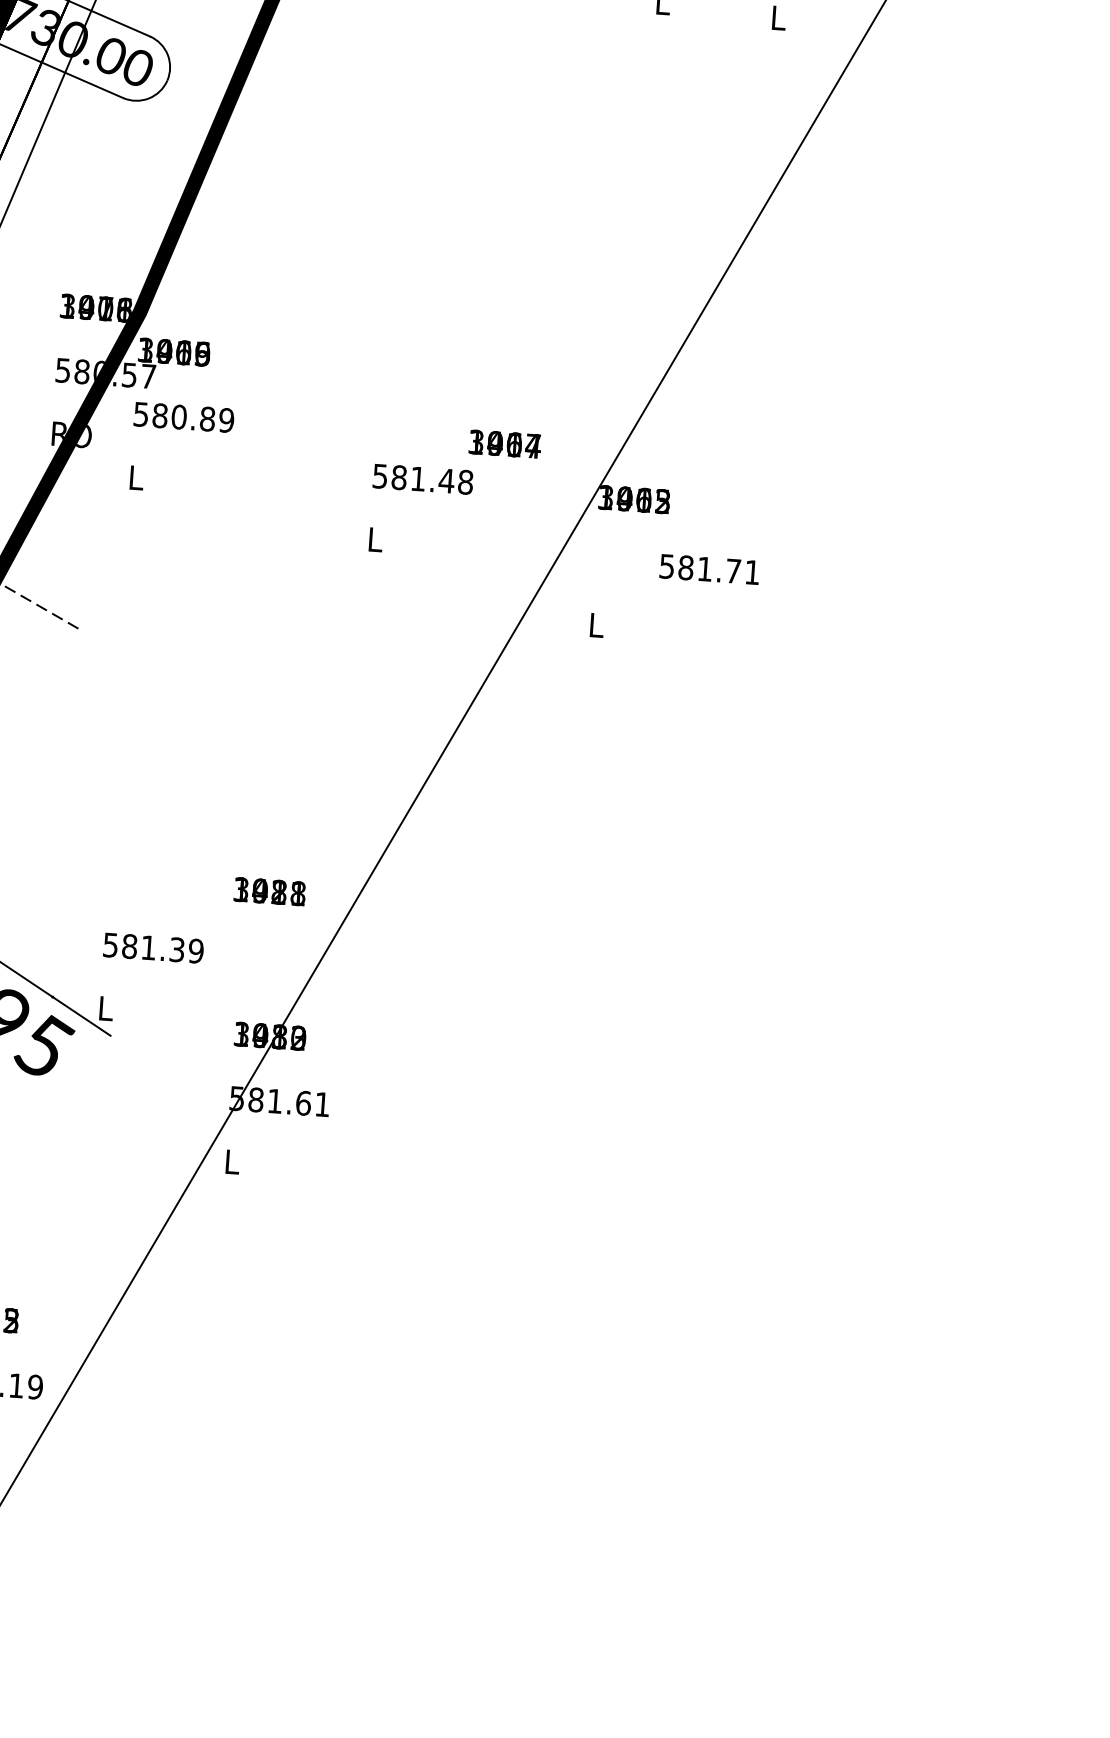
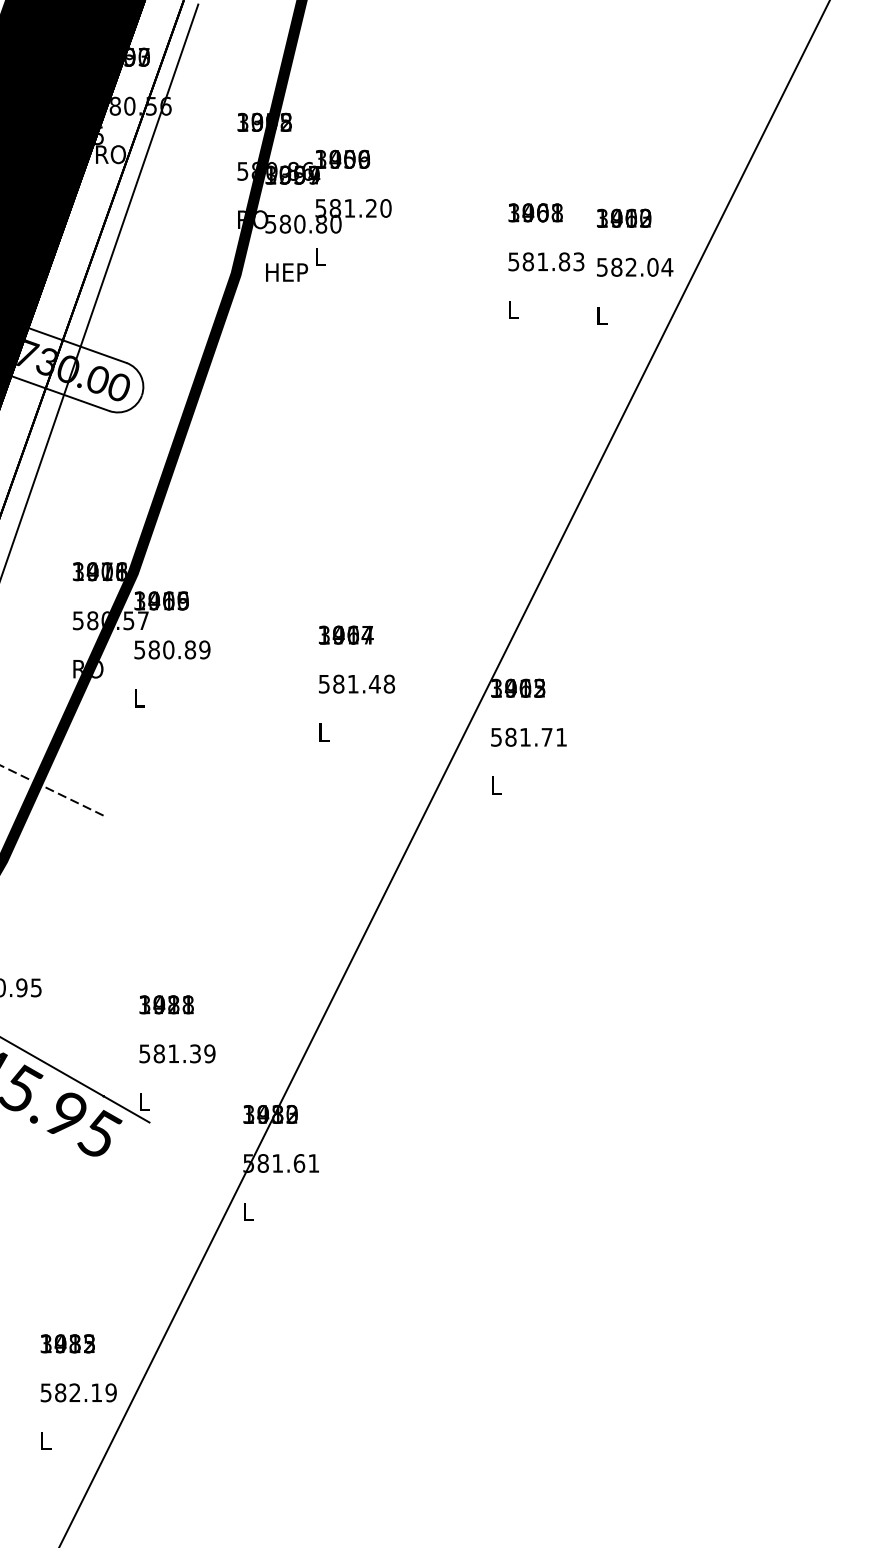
text: (505, 443) -> (346, 634), moved
text: (709, 568) -> (528, 736), moved
text: (269, 891) -> (166, 1004), moved

